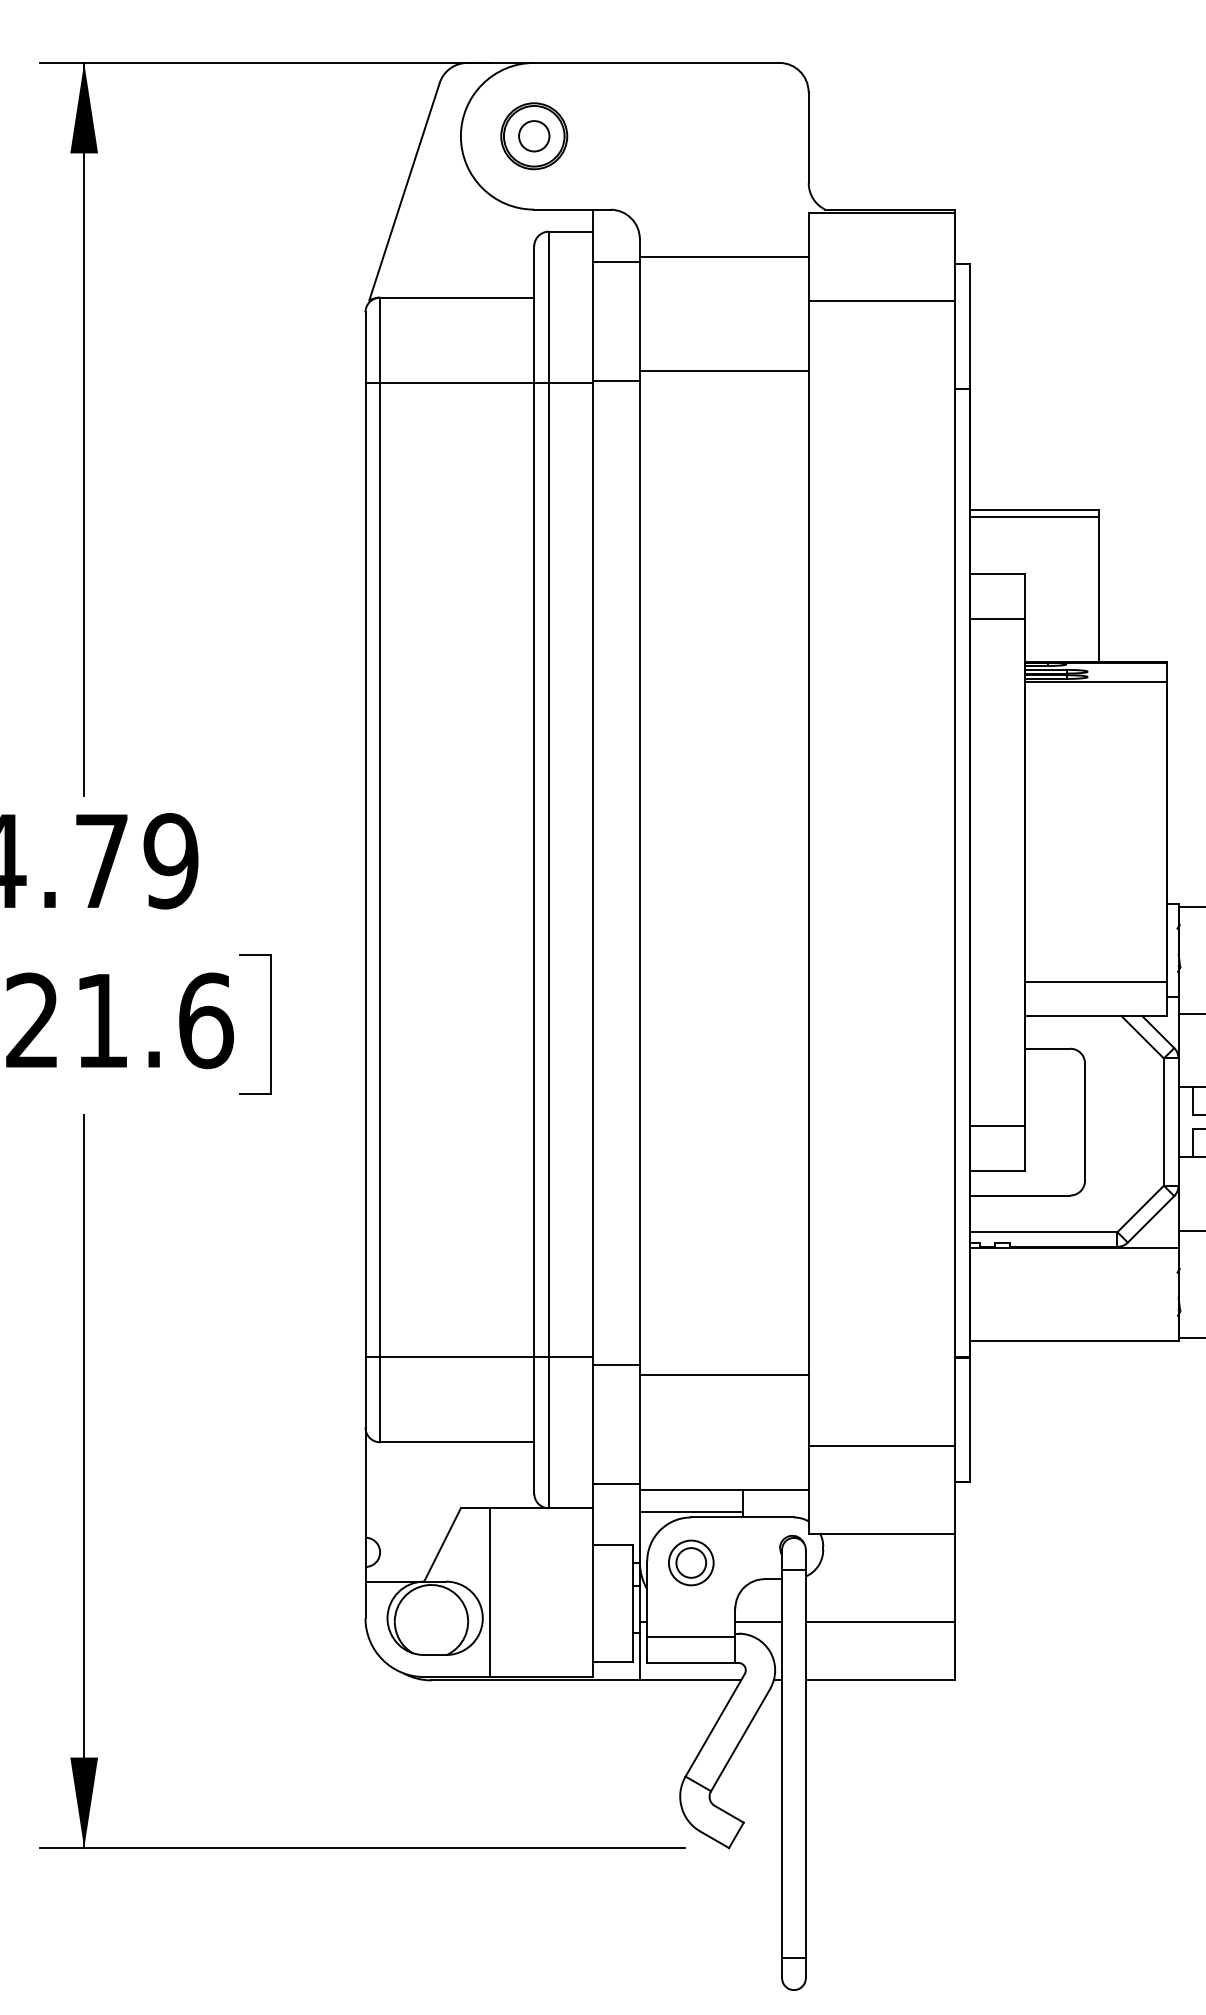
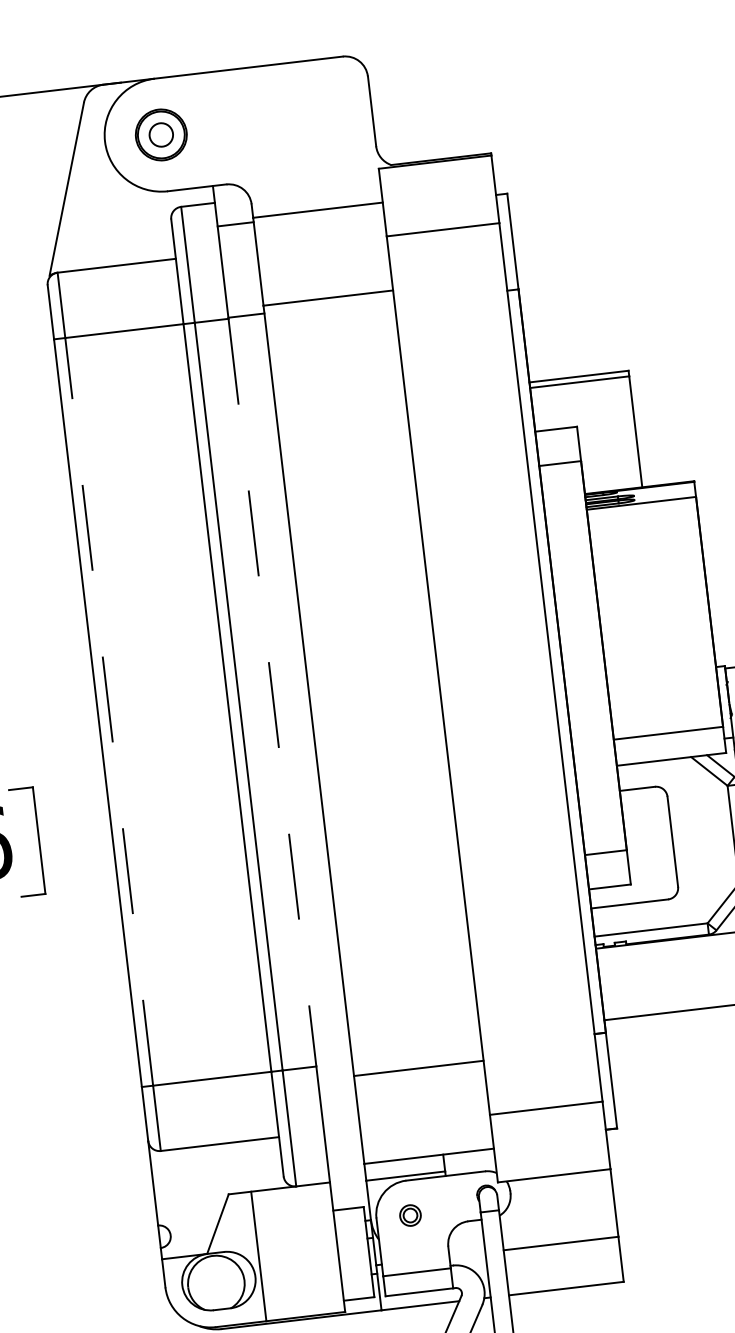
line: (380, 869) -> (109, 711), solid -> dashed
line: (592, 870) -> (272, 693), solid -> dashed
line: (615, 1364) -> (334, 1070), removed
line: (615, 1483) -> (345, 1161), removed
part: (691, 1562) -> (410, 1215), size x0.6
line: (758, 1621) -> (467, 1254), removed

